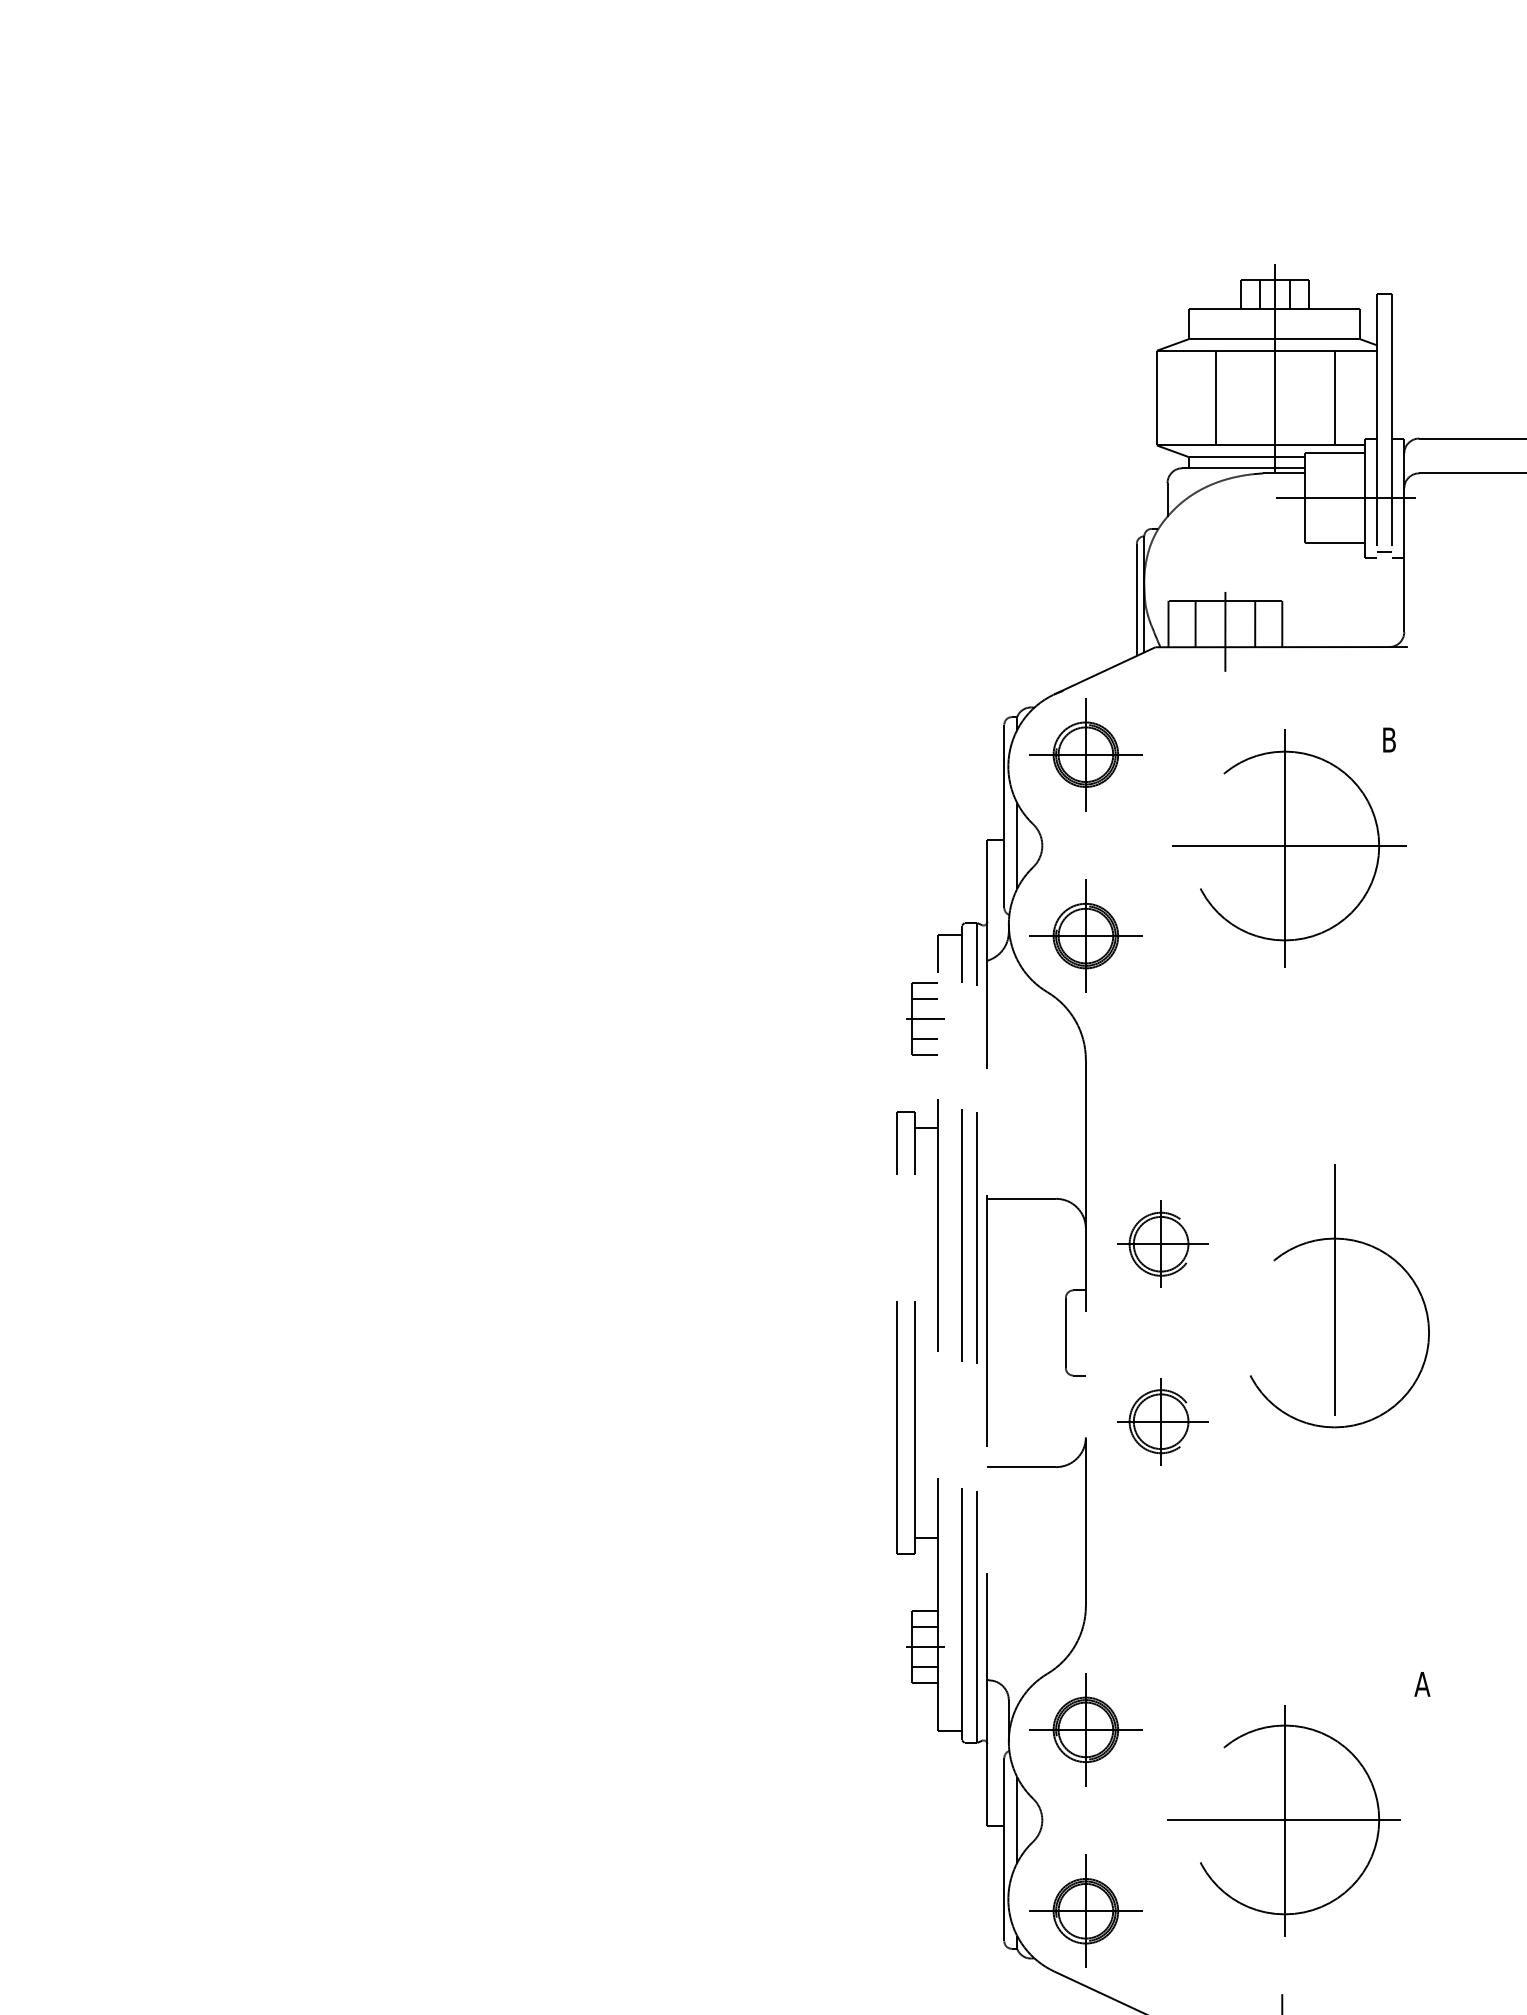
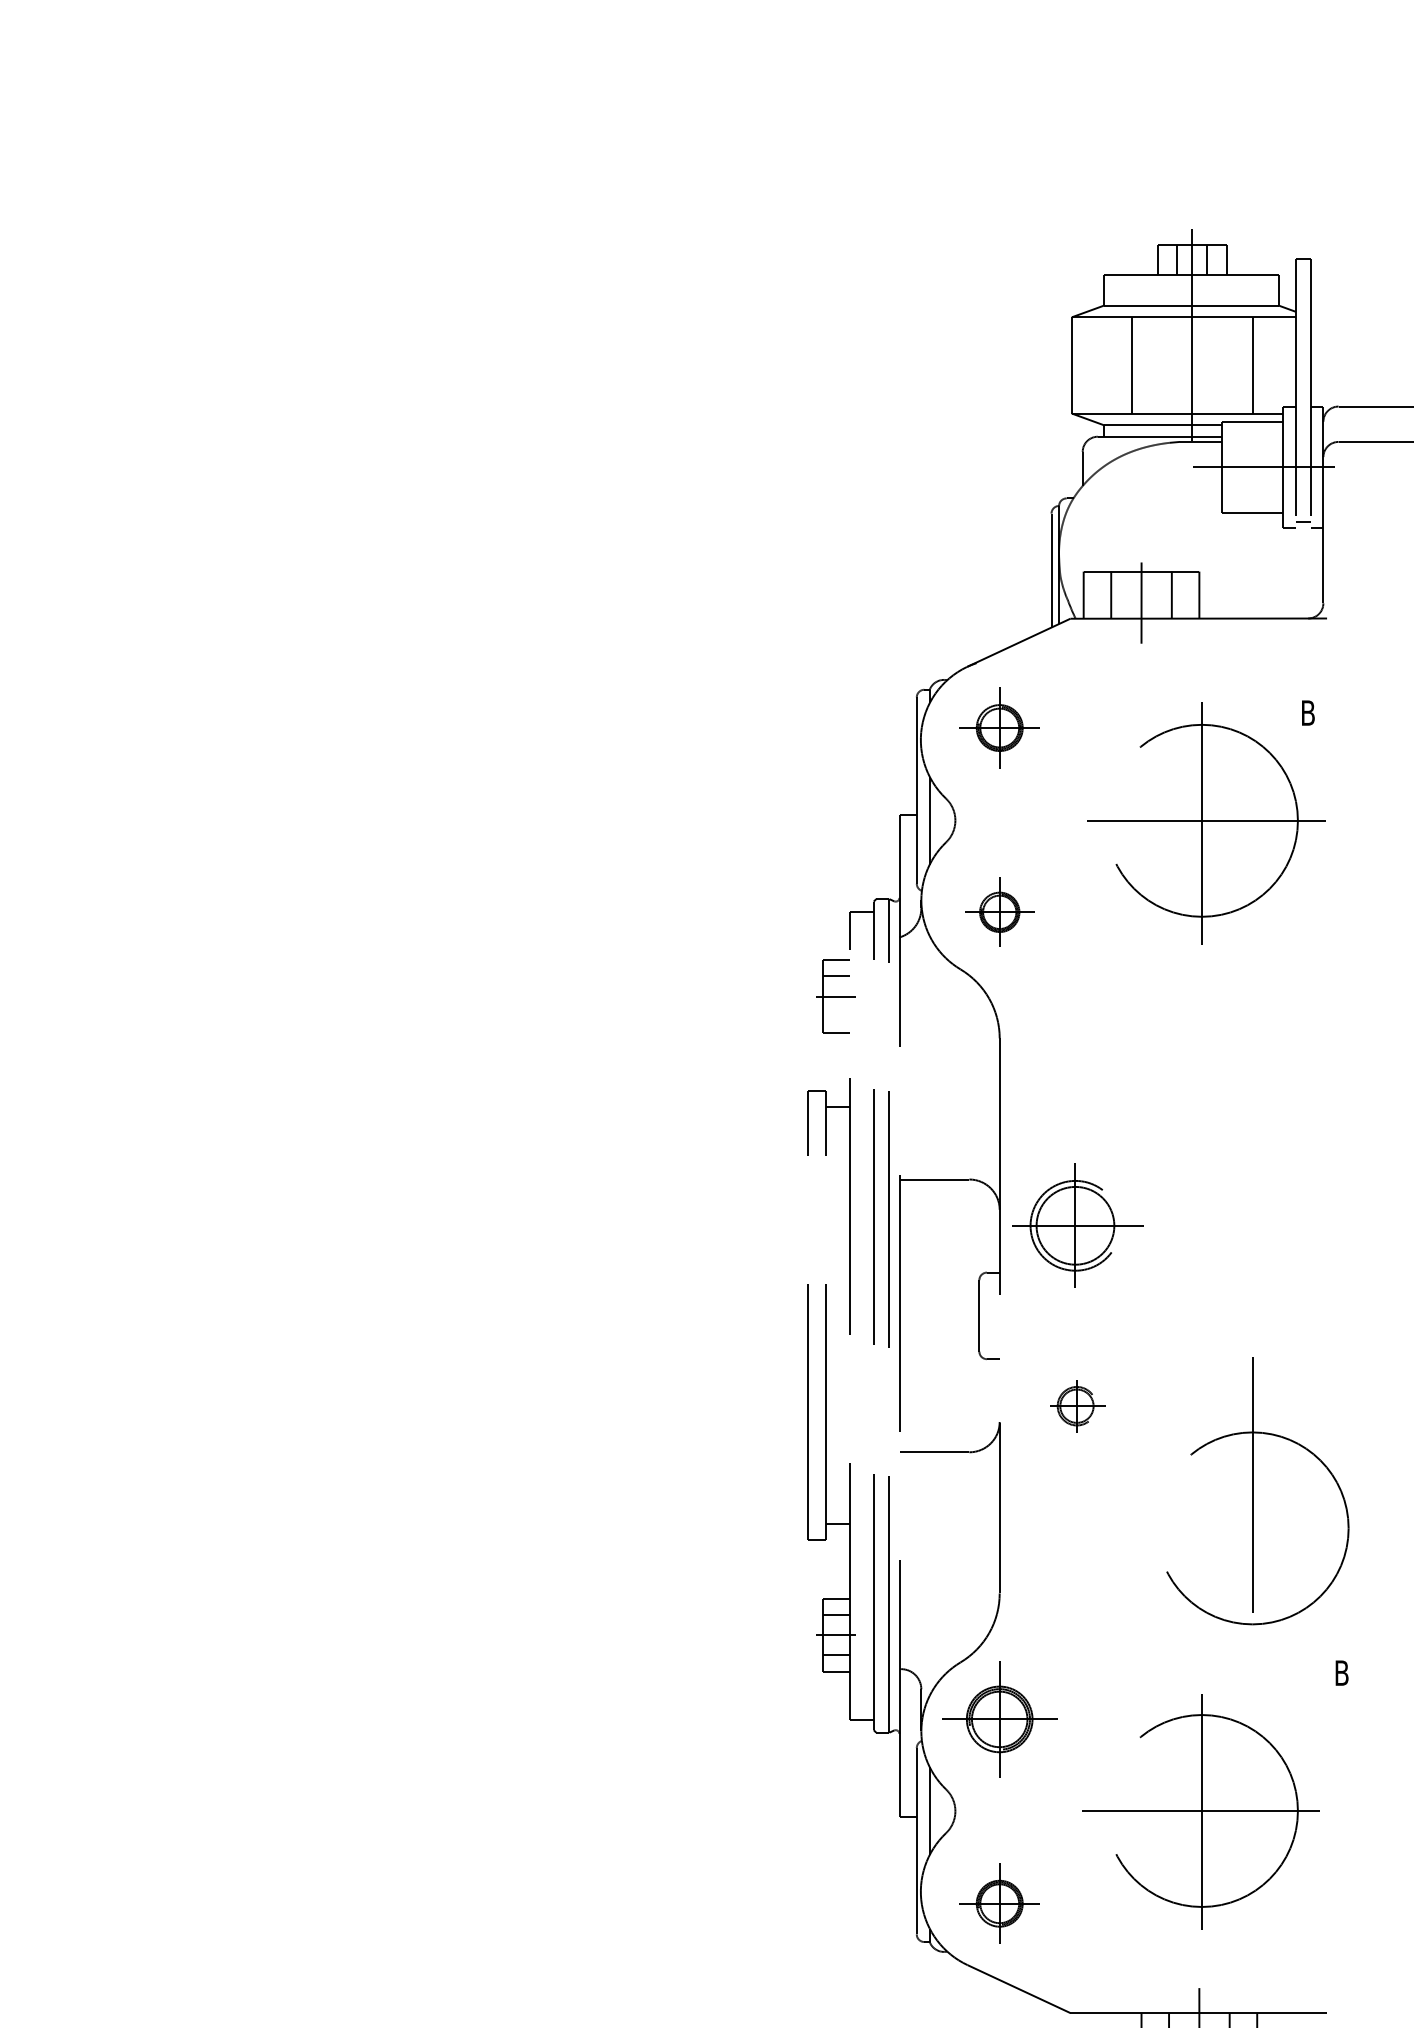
part: (1085, 754) -> (999, 727), size x0.7
part: (1085, 935) -> (999, 911), size x0.6
line: (924, 1038) -> (835, 1016), removed
part: (1162, 1243) -> (1077, 1224), size x1.4
part: (1339, 1296) -> (1257, 1491), moved
part: (1162, 1421) -> (1077, 1405), size x0.6
text: (1422, 1684) -> (1341, 1673), A -> B
part: (1085, 1910) -> (999, 1903), size x0.7

